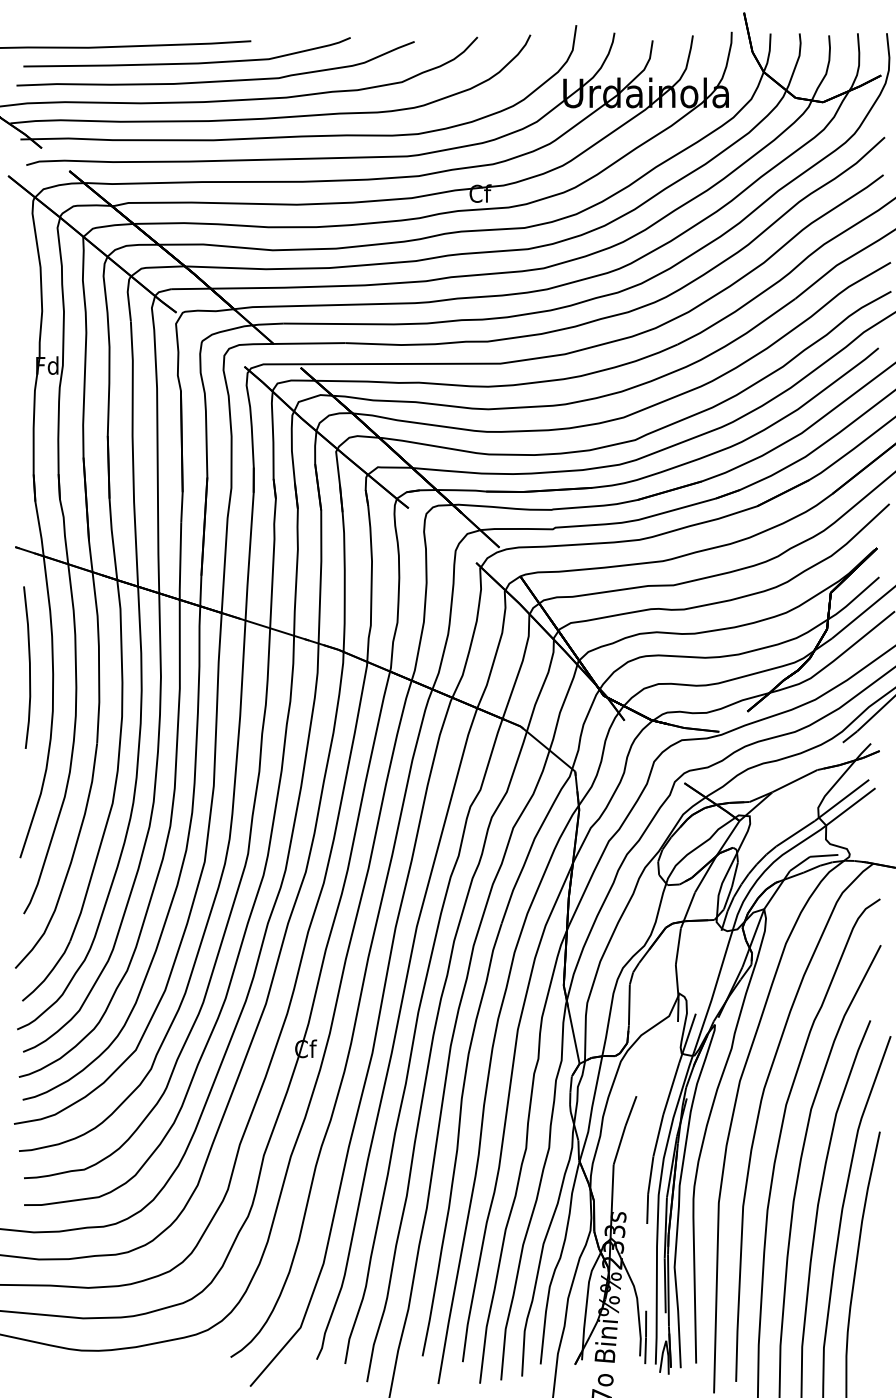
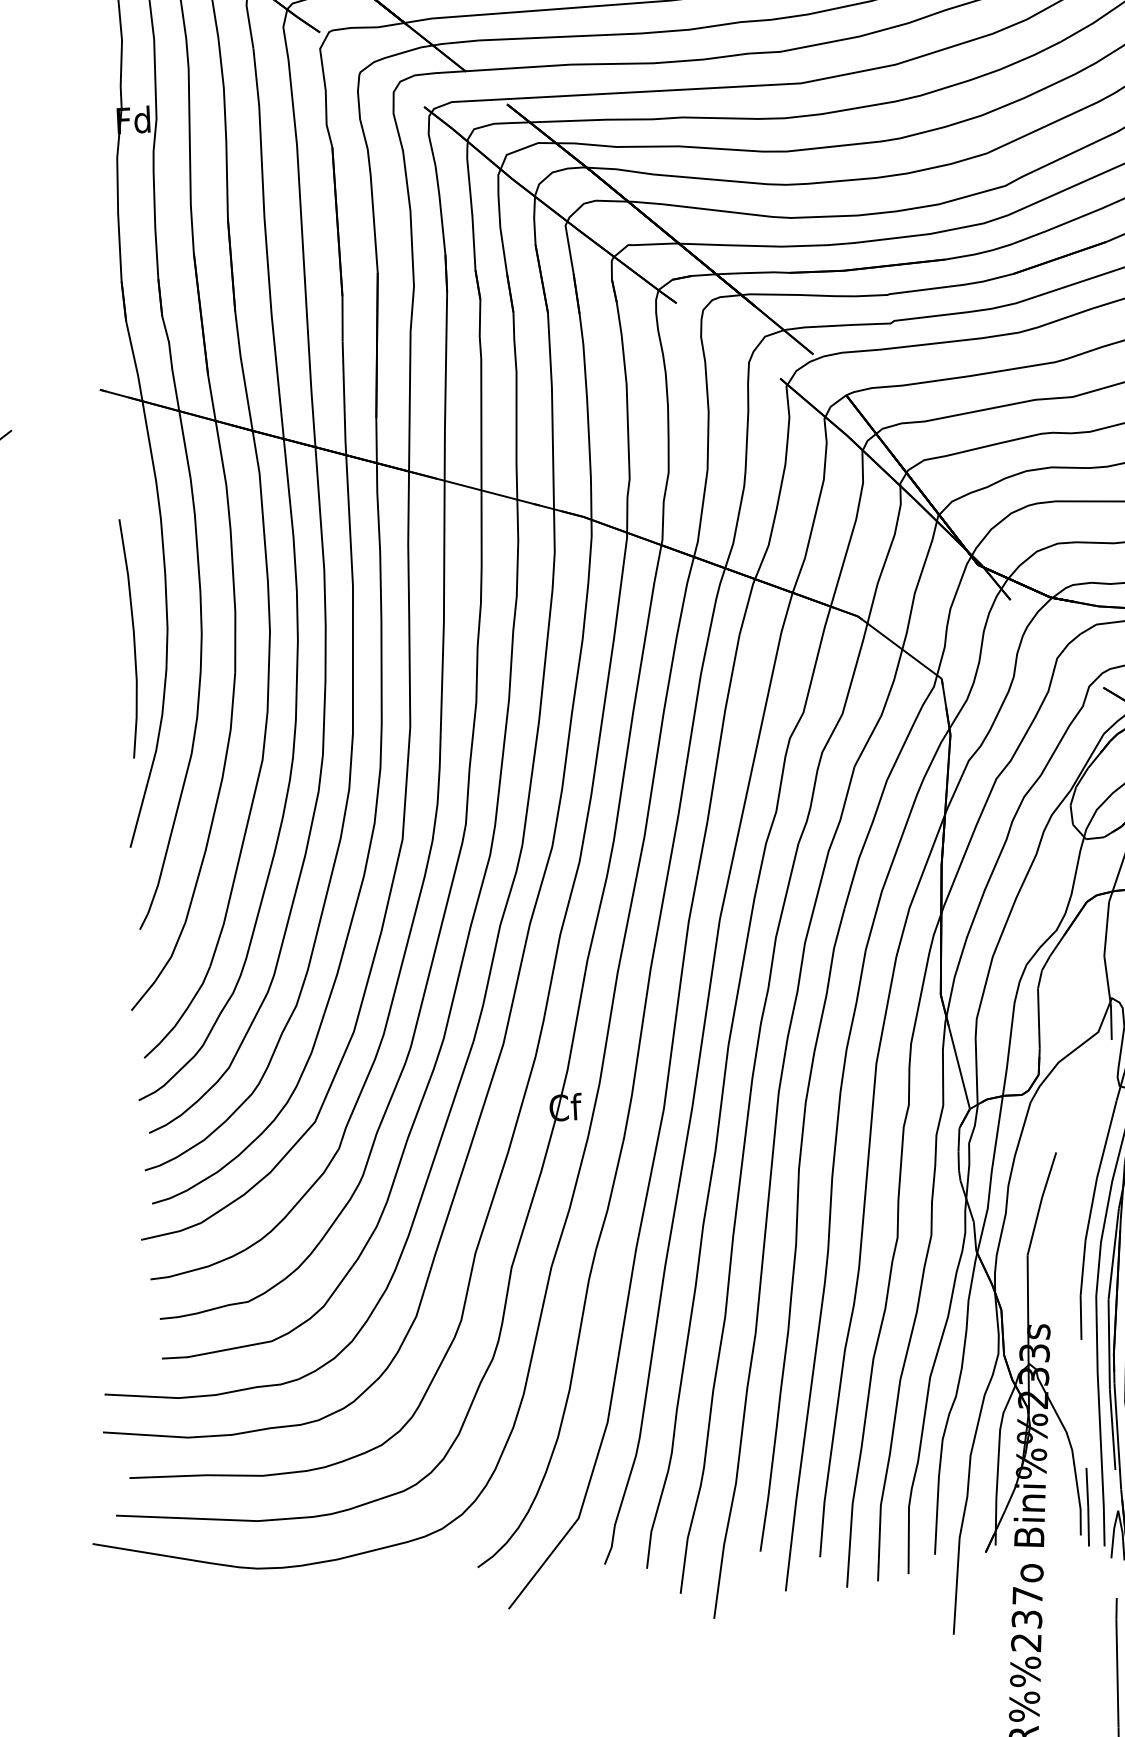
curve: (29, 667) -> (133, 638), moved

